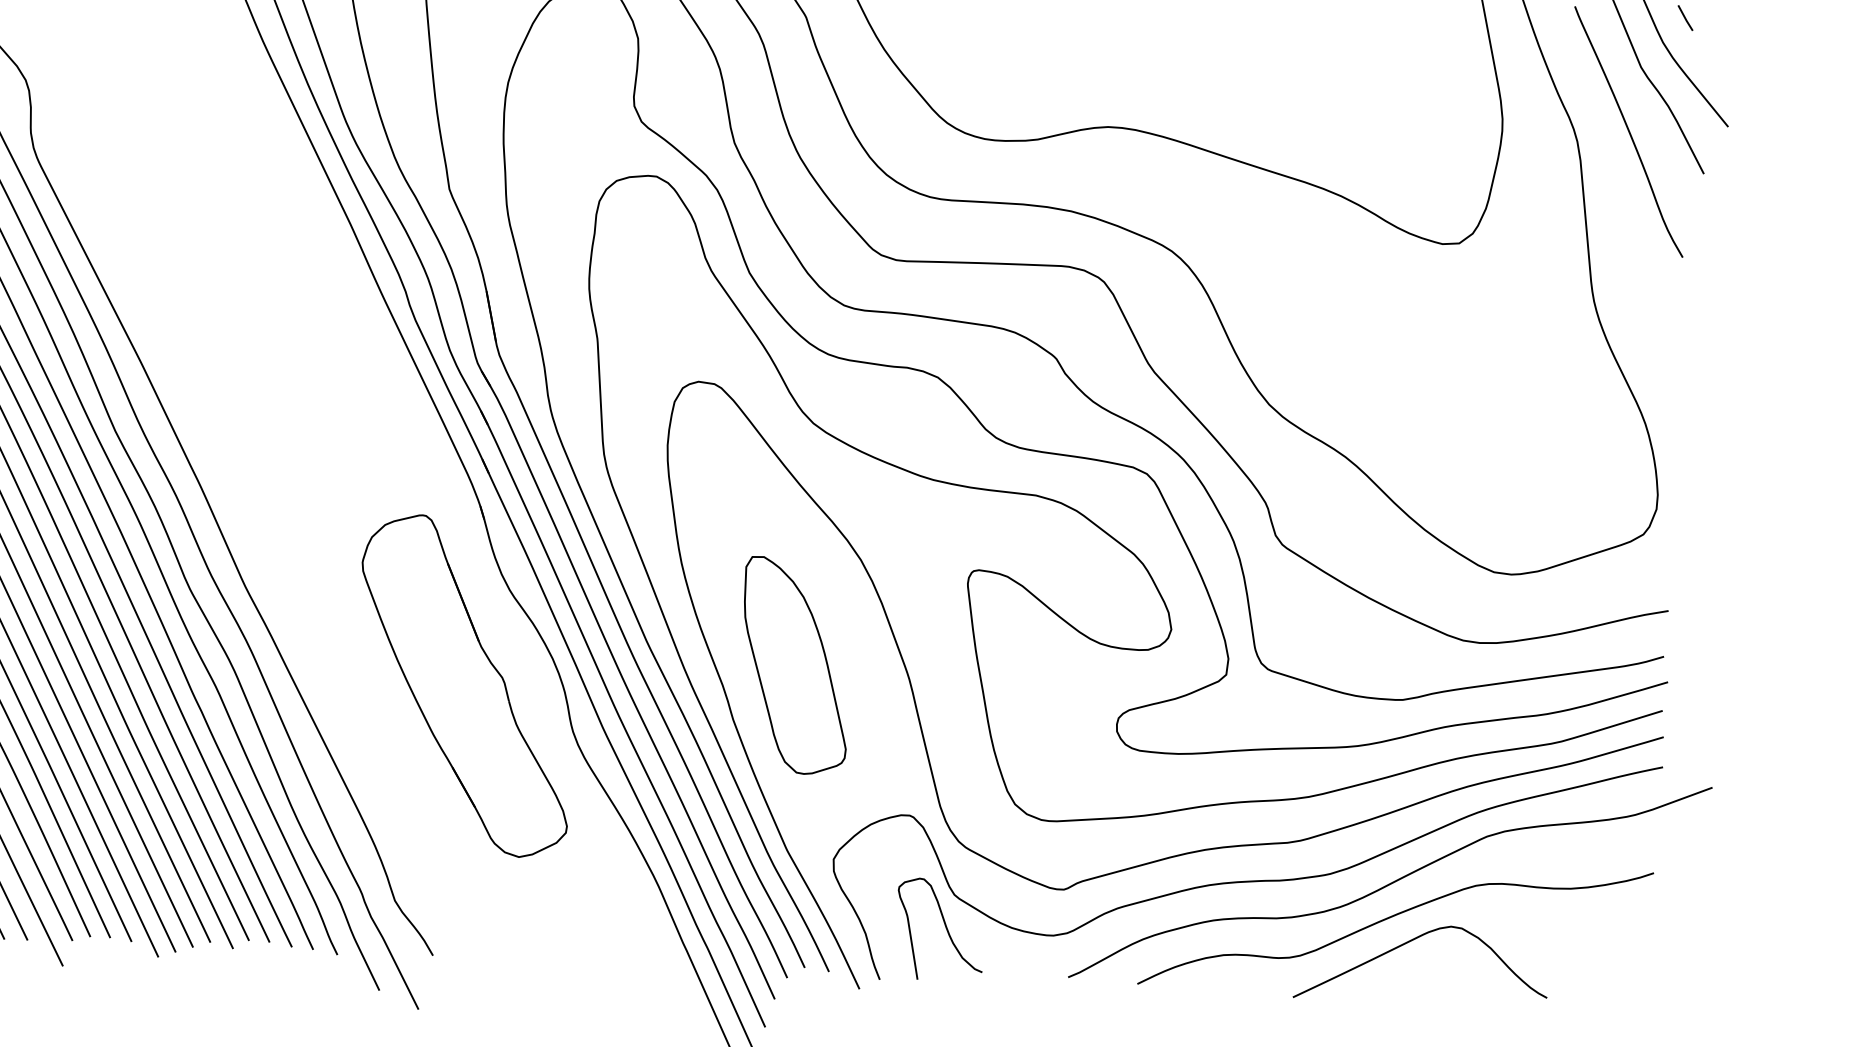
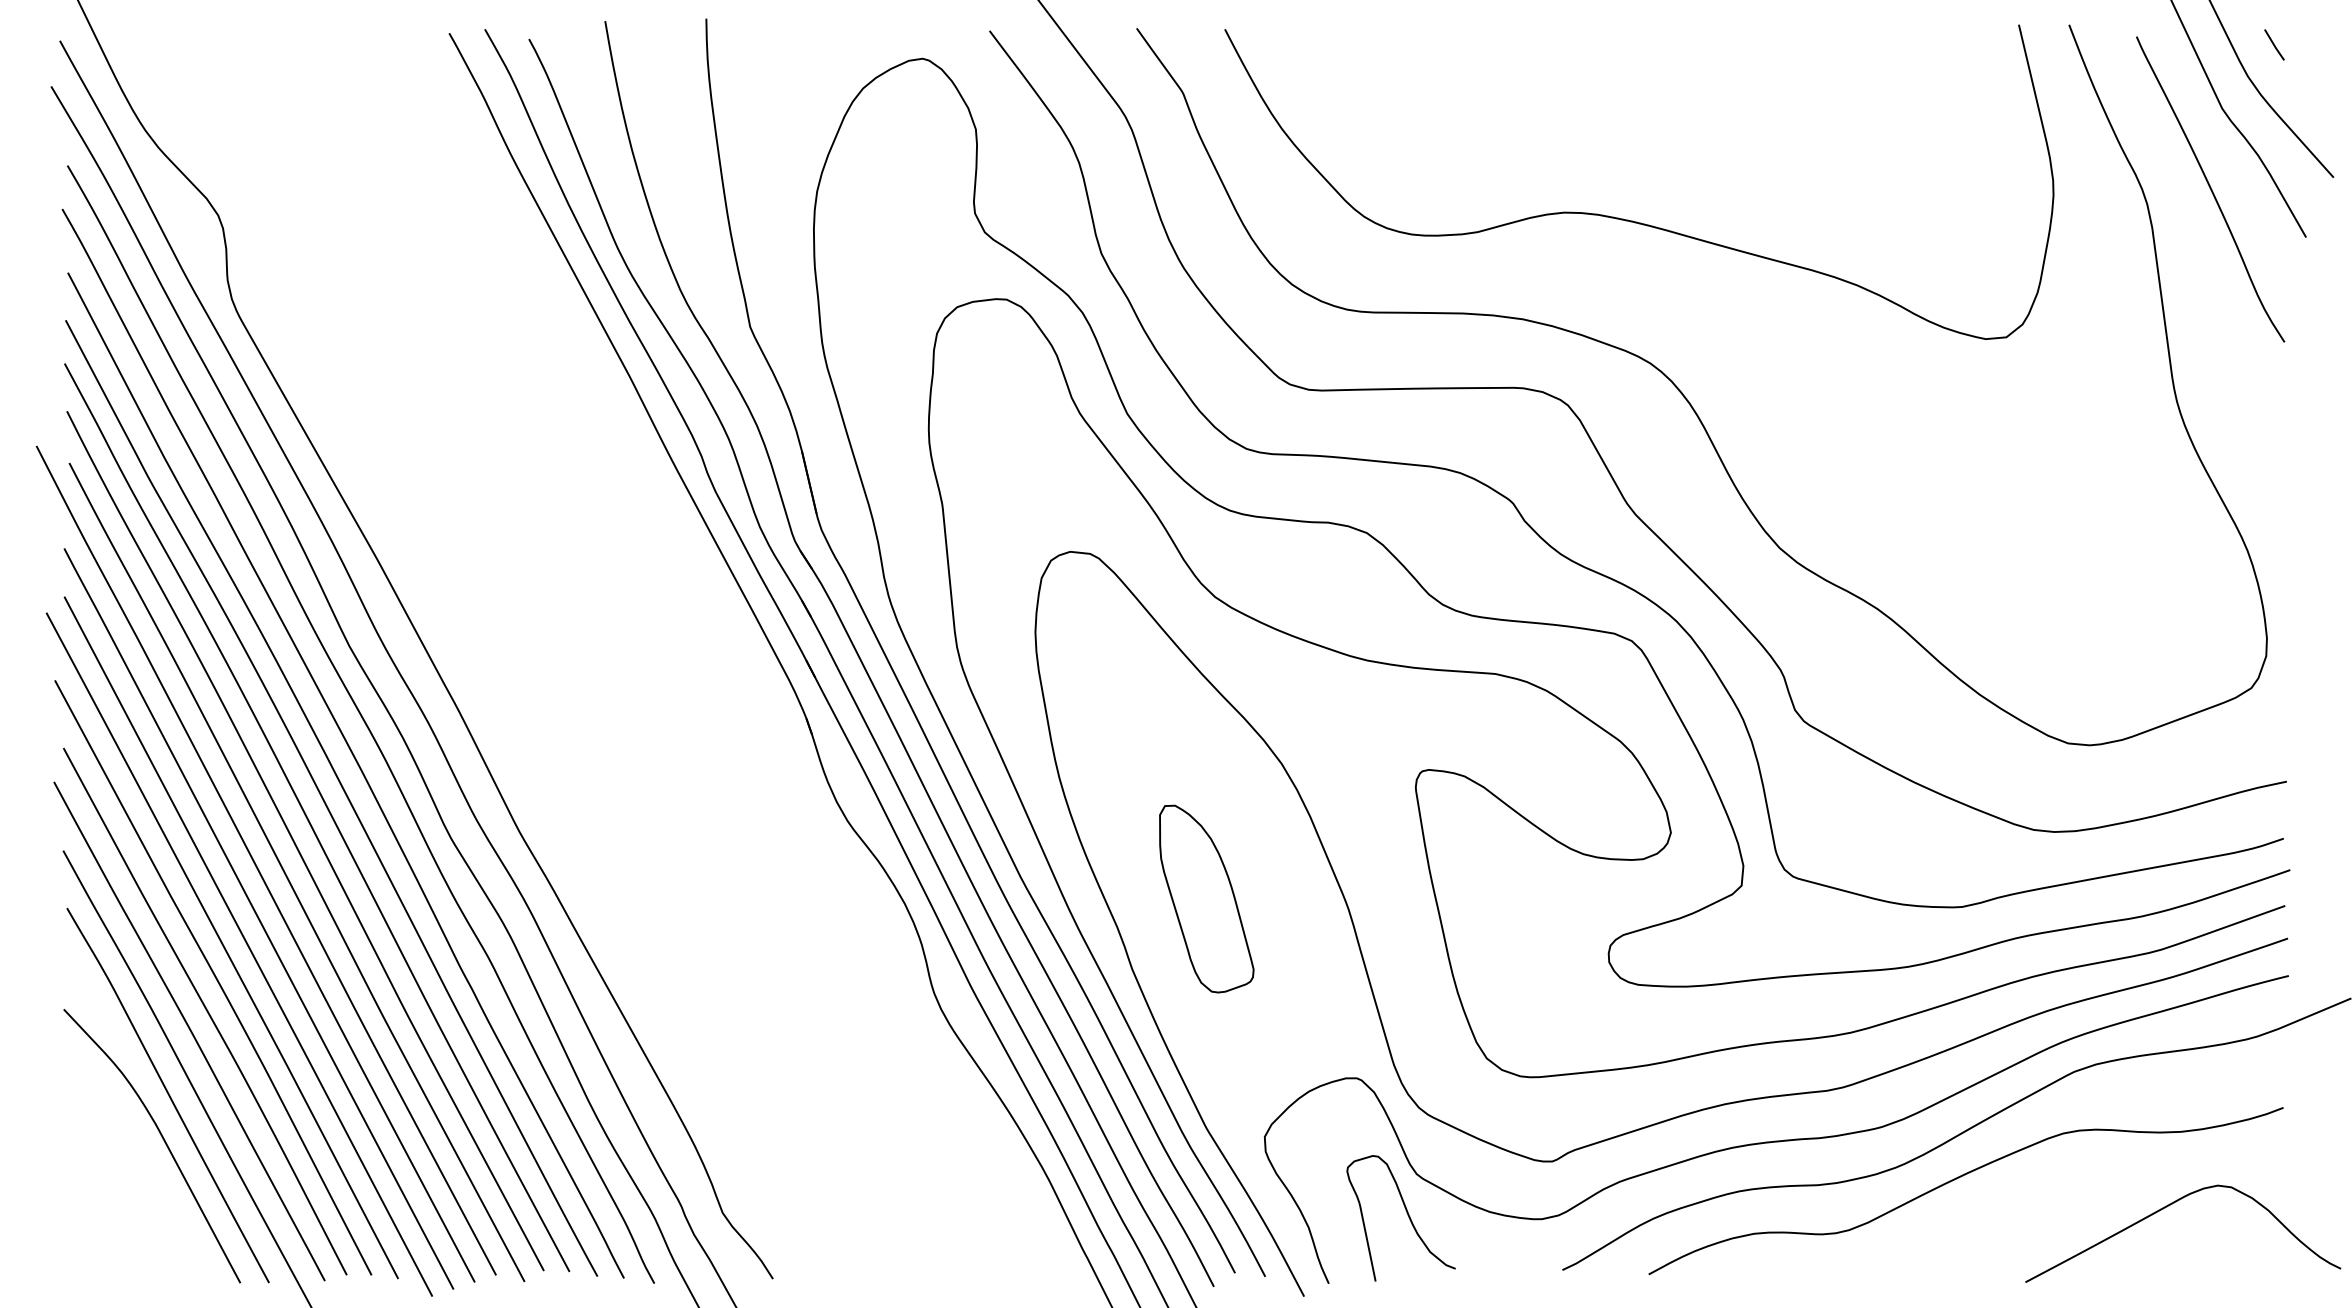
part: (795, 665) -> (1206, 898), size x0.7
part: (464, 685) -> (797, 942), removed
curve: (1408, 943) -> (2165, 1208), moved

